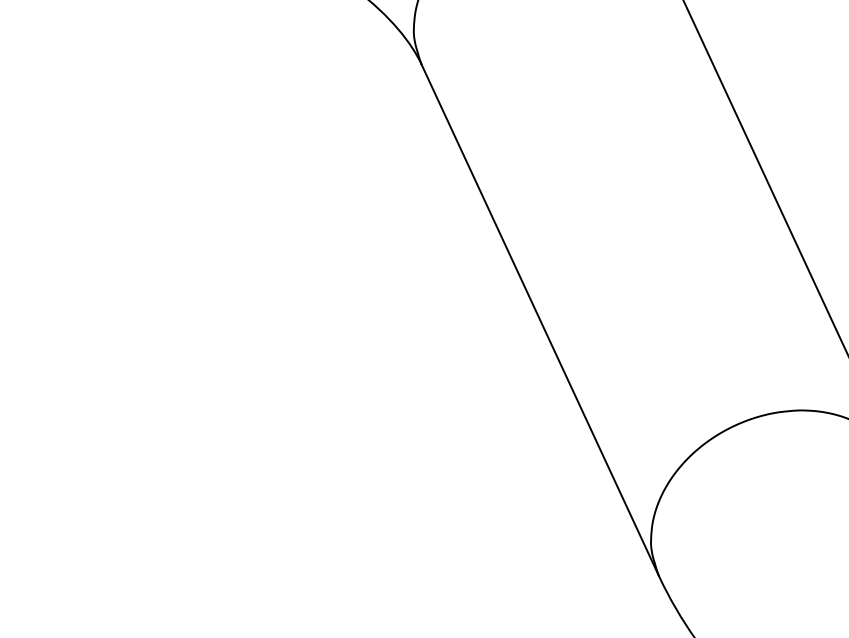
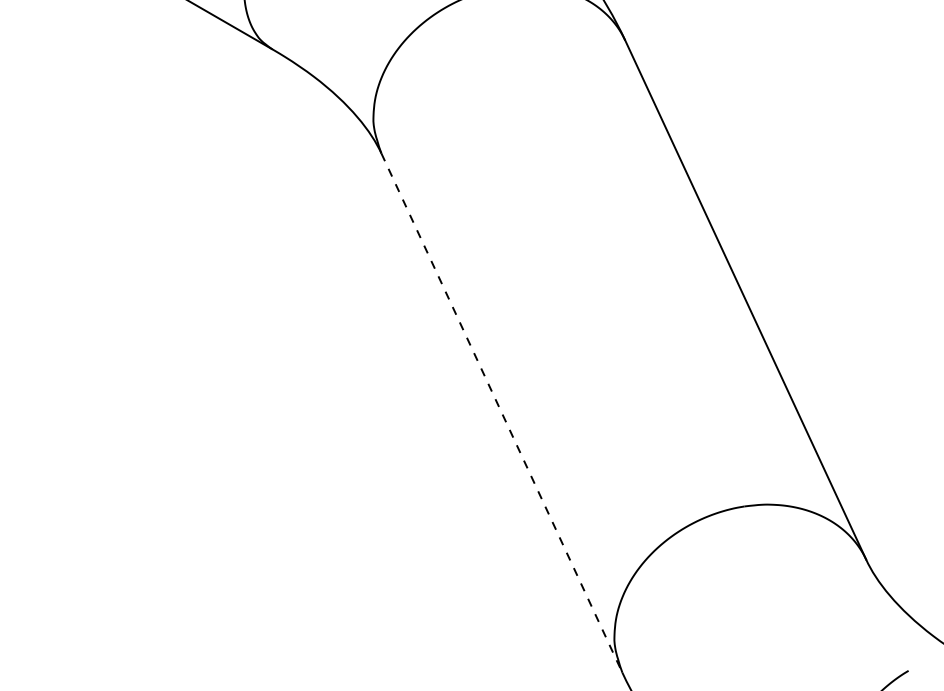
line: (540, 320) -> (502, 413), solid -> dashed

